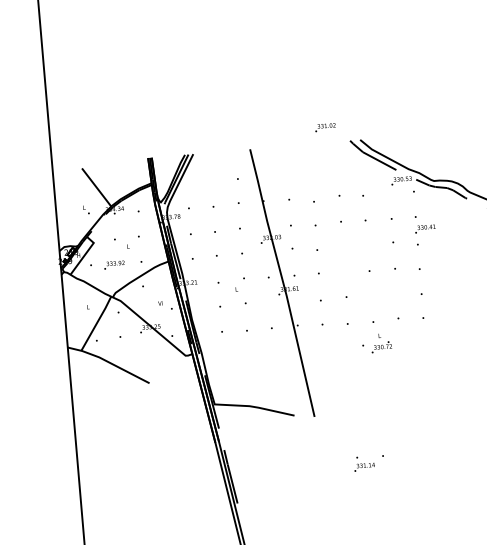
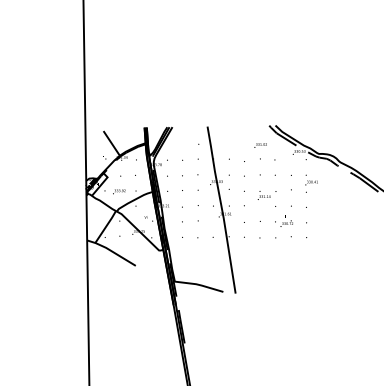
text: (325, 127) -> (260, 145), moved
text: (375, 342) -> (283, 220), moved
text: (368, 463) -> (266, 195), moved

